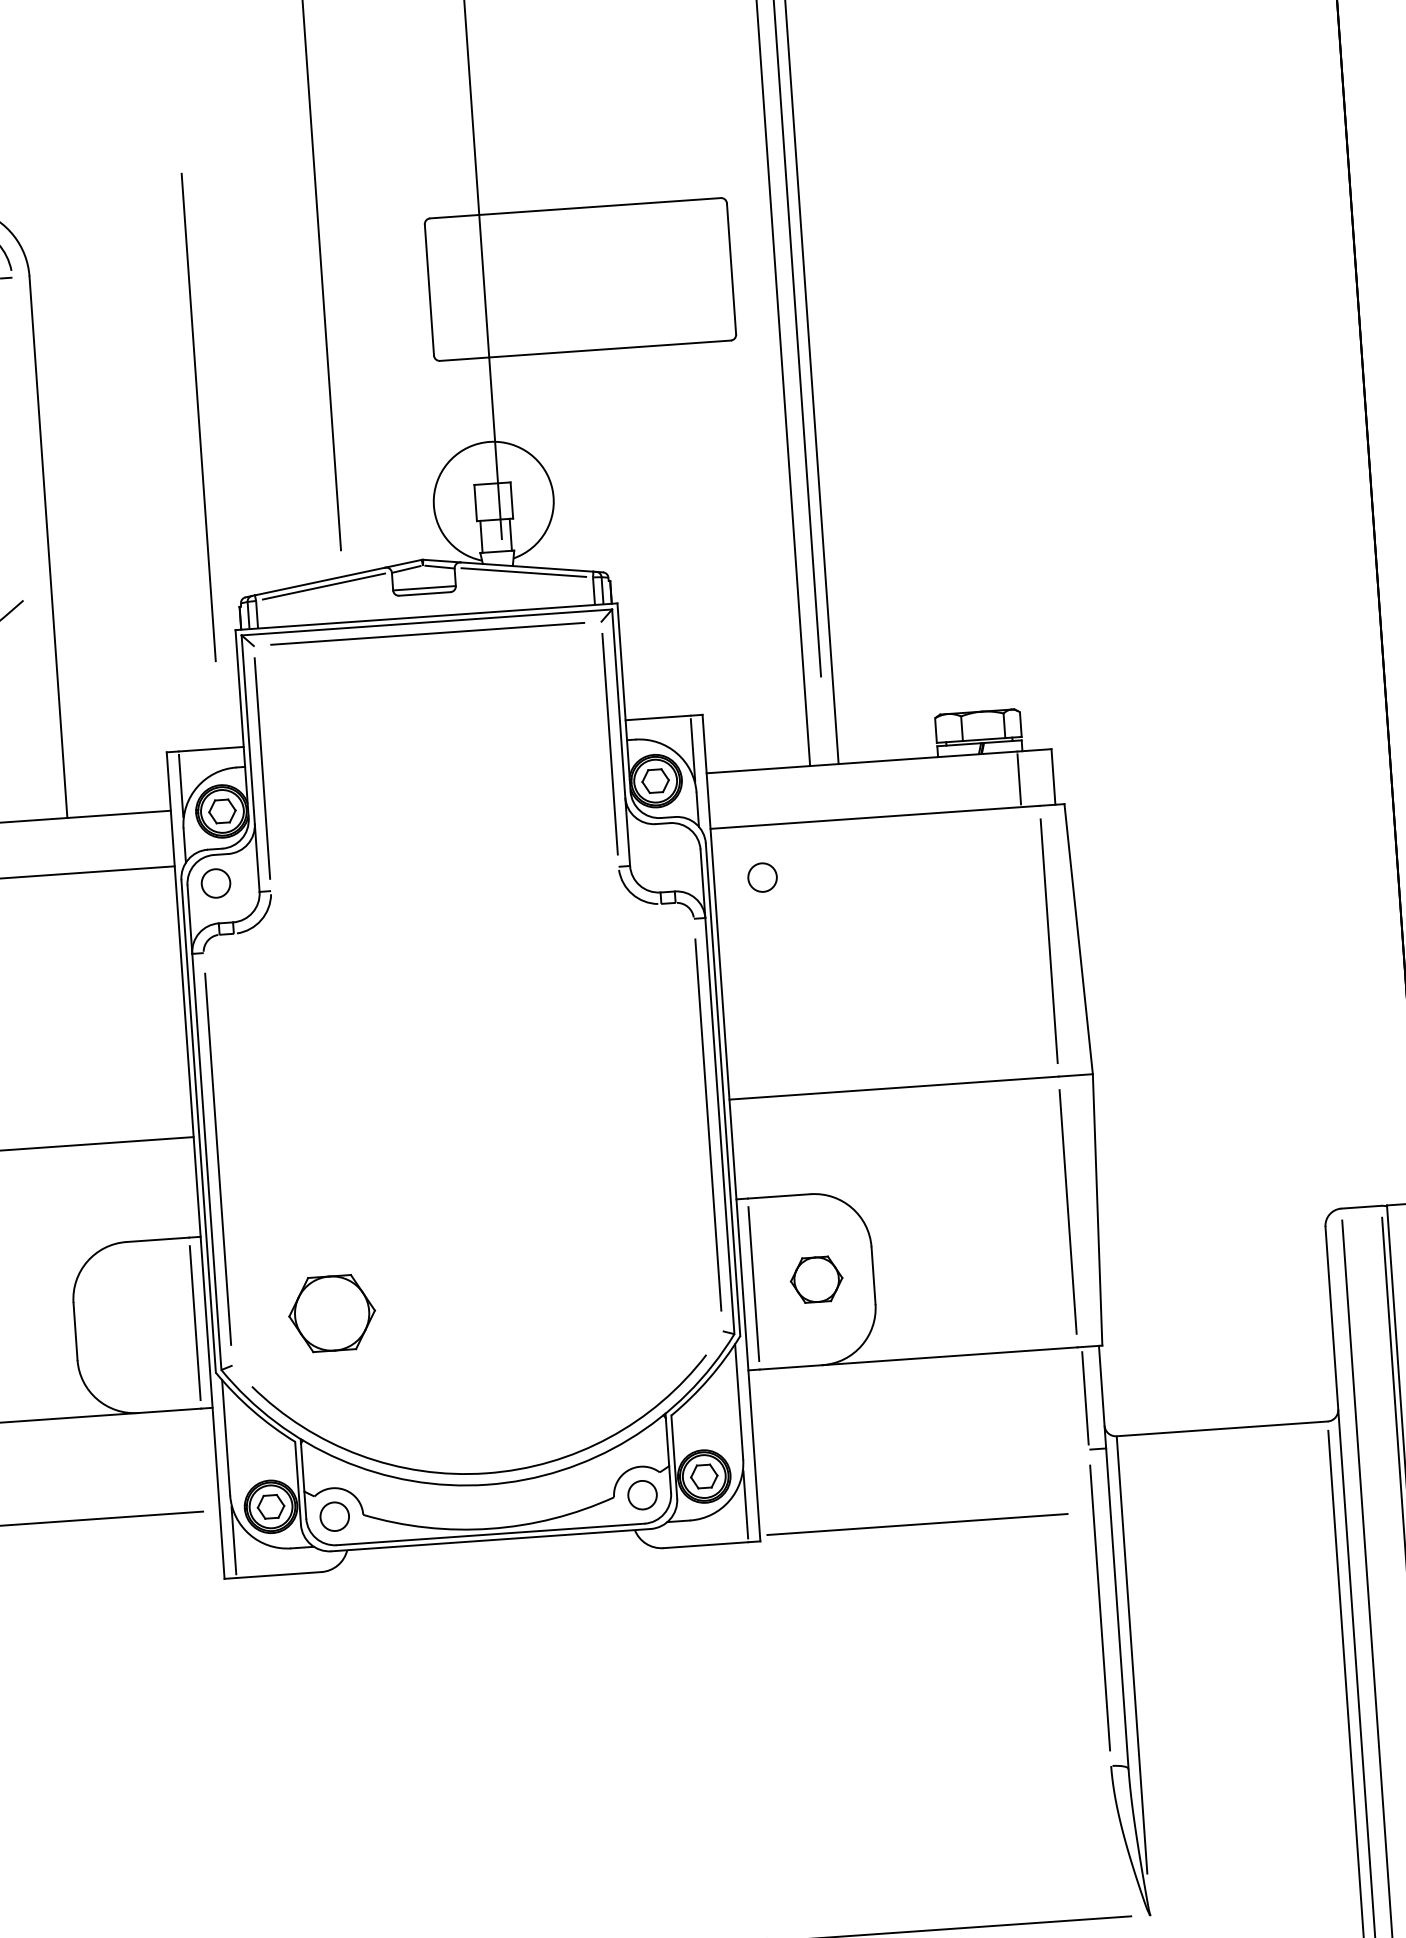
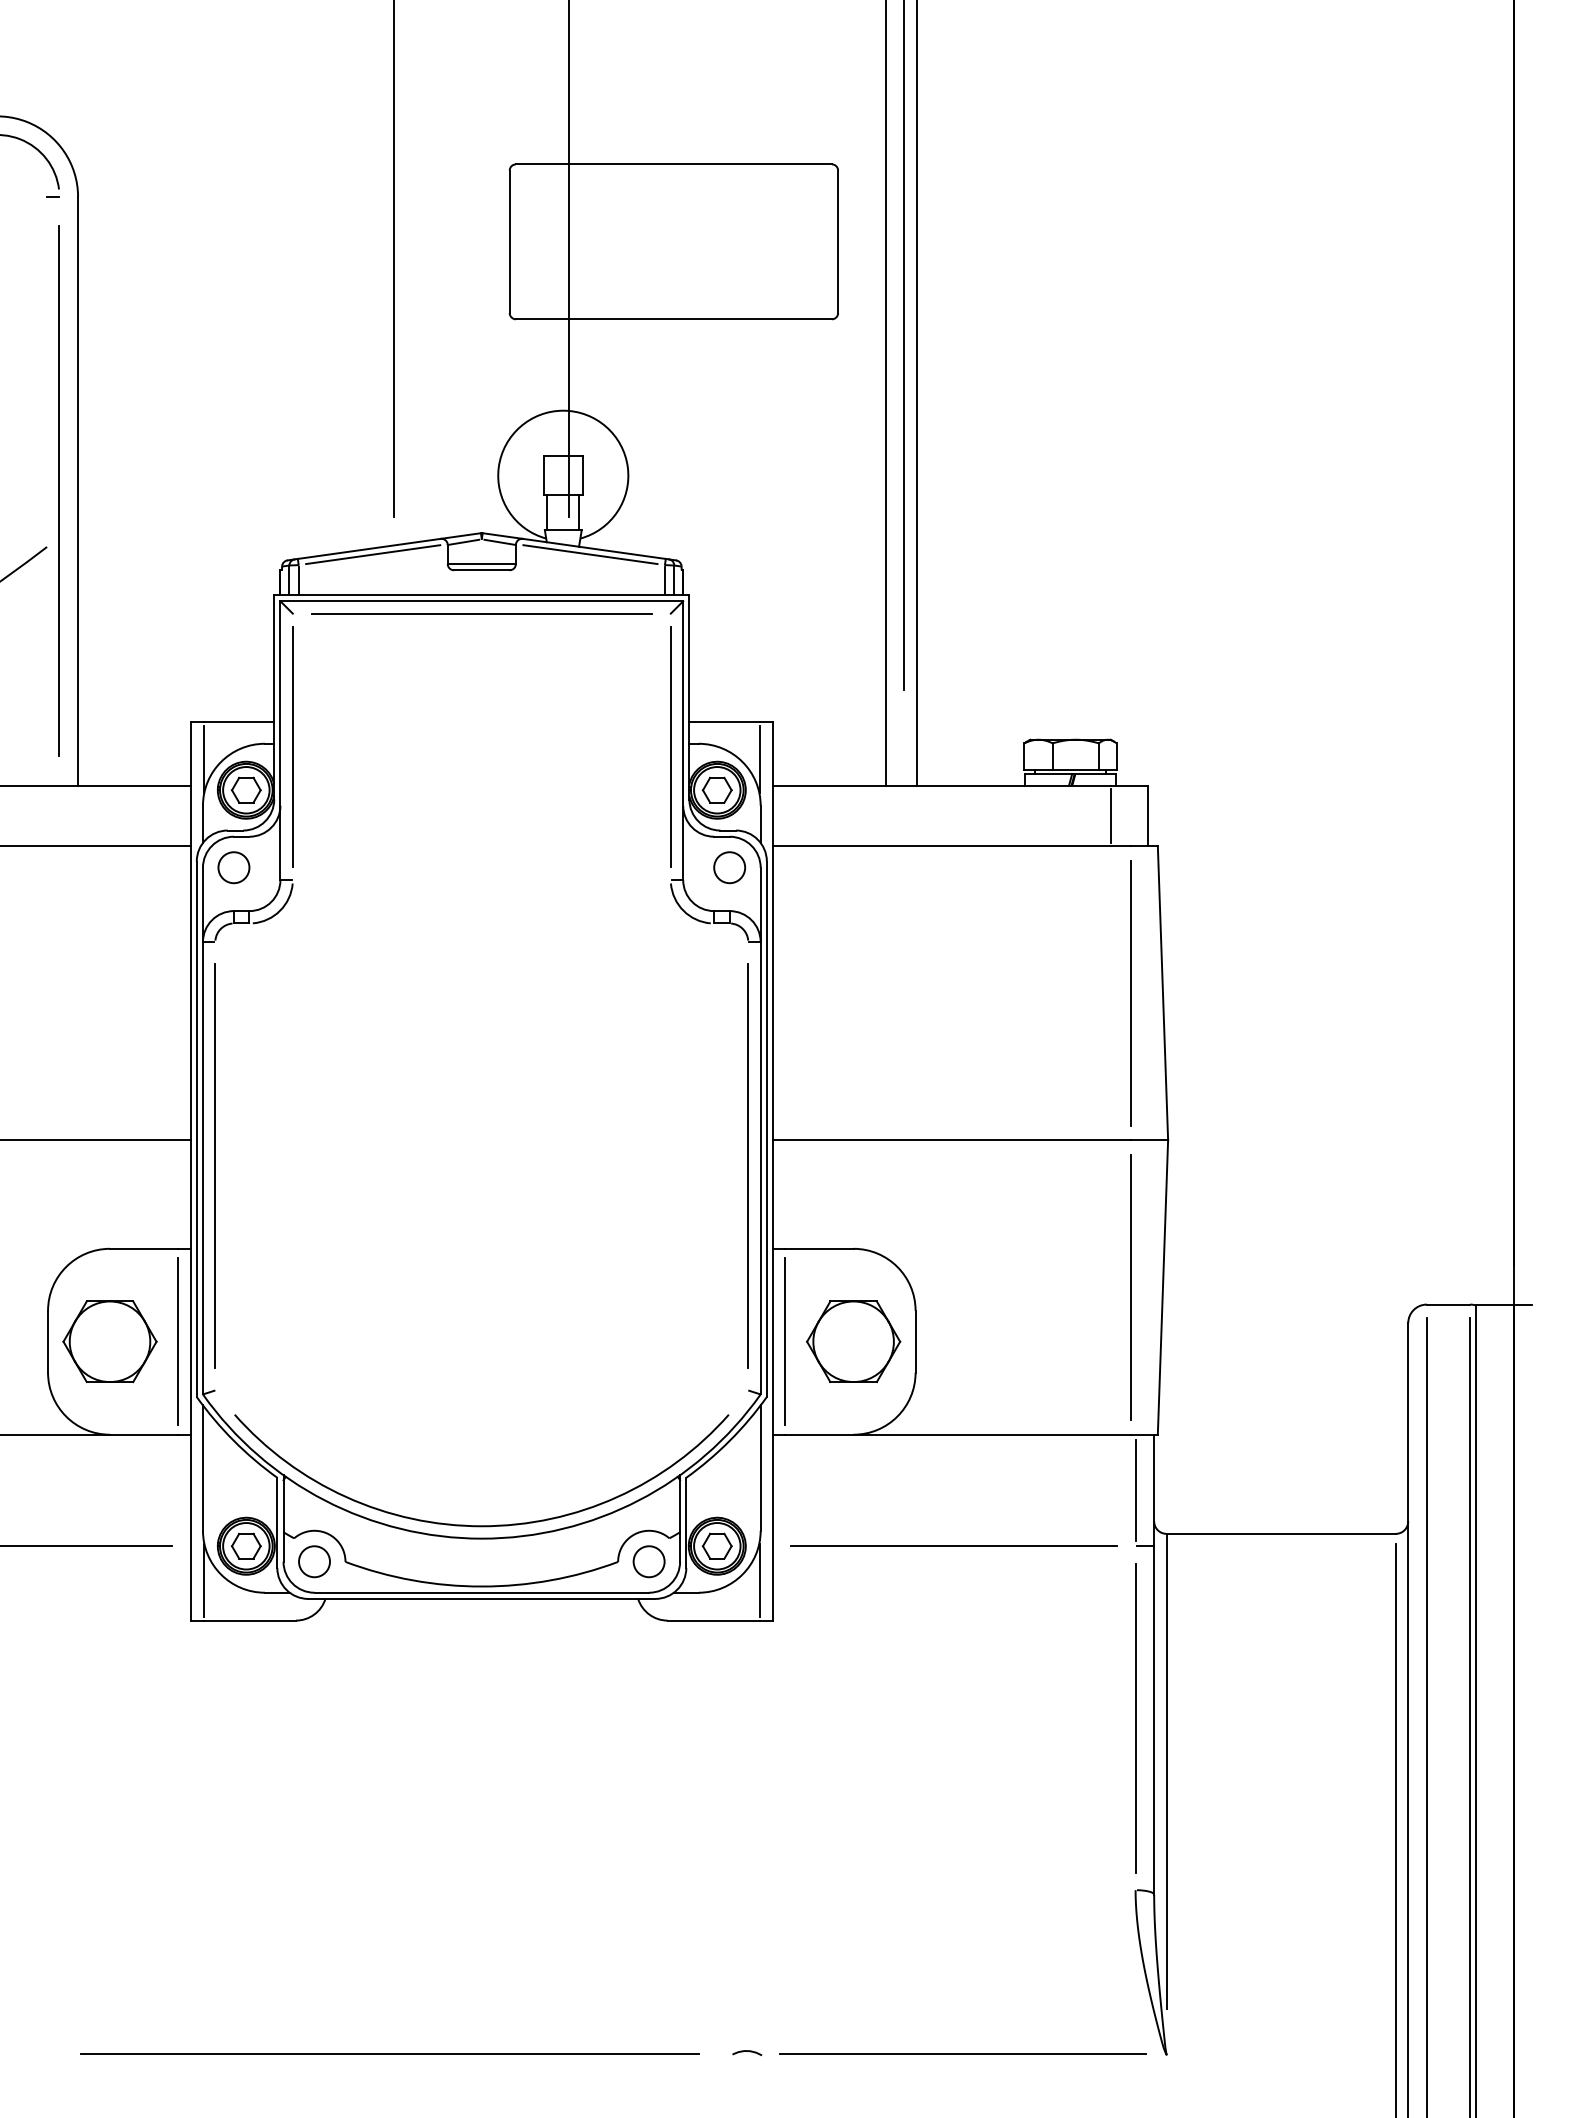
line: (197, 416) -> (58, 490), moved
circle: (762, 877) -> (729, 867), moved
part: (816, 1279) -> (853, 1341), size x1.67
part: (331, 1313) -> (109, 1341), moved
line: (916, 1523) -> (953, 1545), moved

